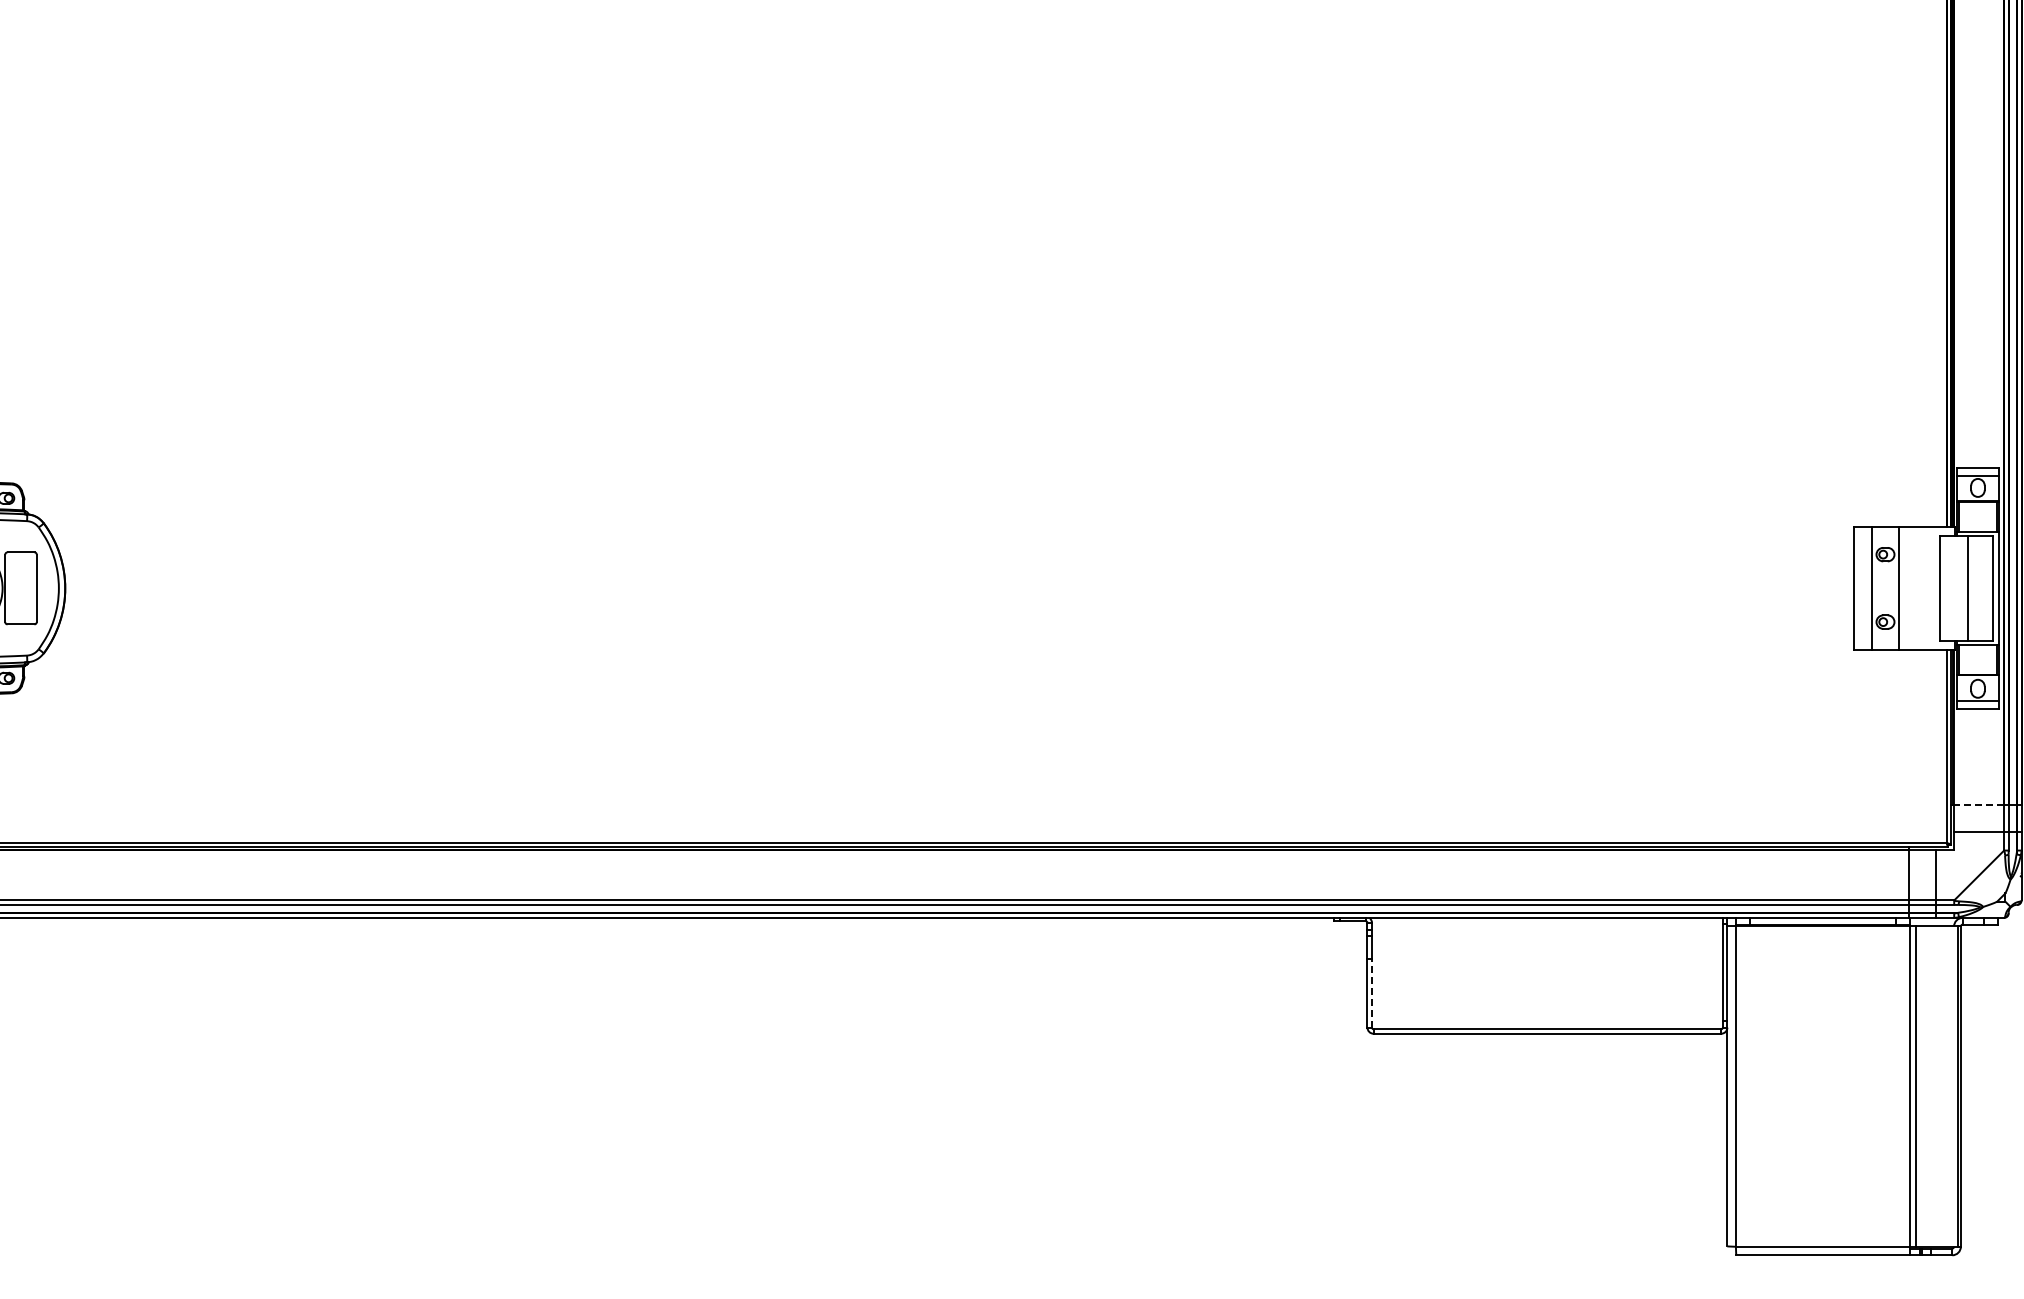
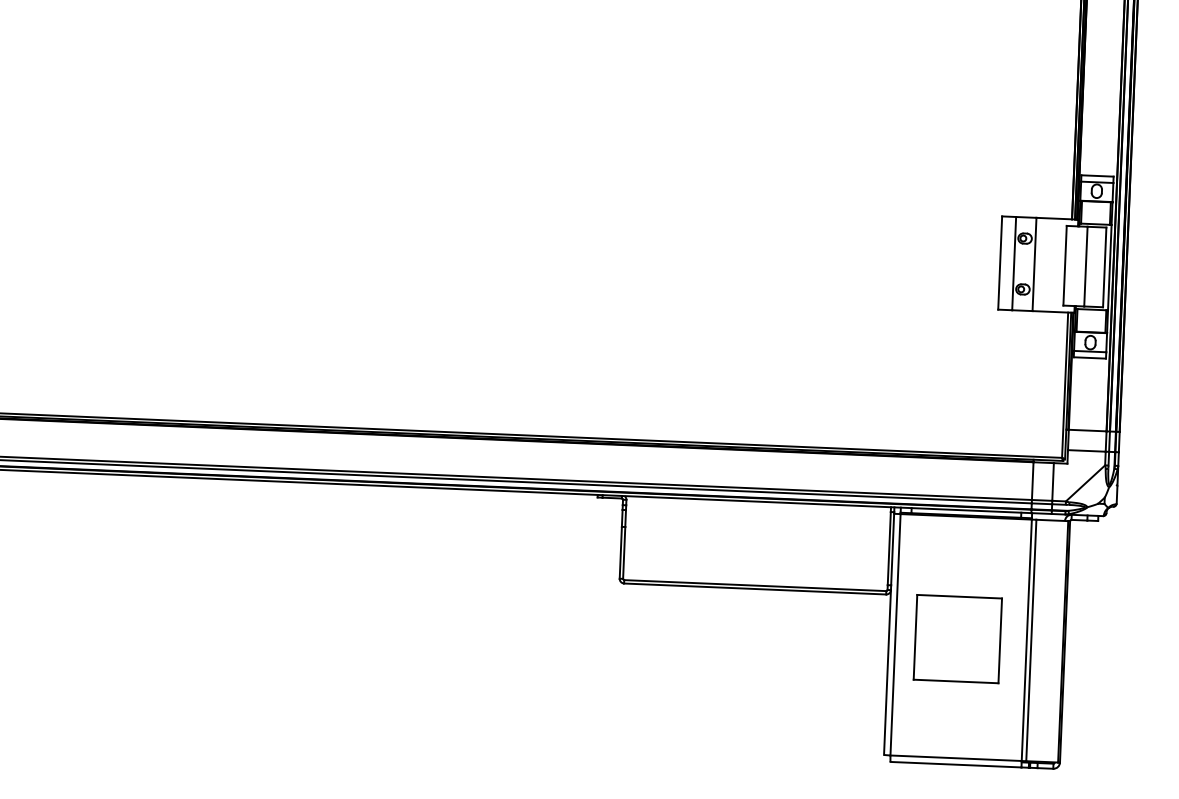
line: (1978, 805) -> (1087, 430), dashed -> solid
line: (1371, 992) -> (623, 552), dashed -> solid
part: (1818, 1088) -> (957, 638), added

